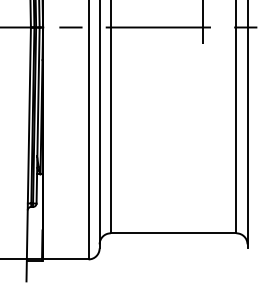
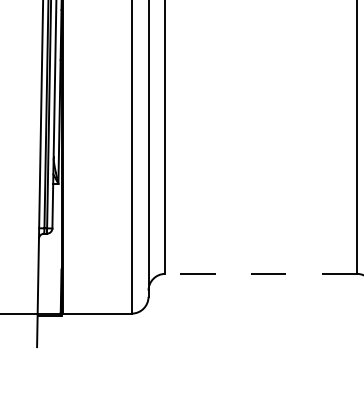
line: (173, 233) -> (261, 274), solid -> dashed

